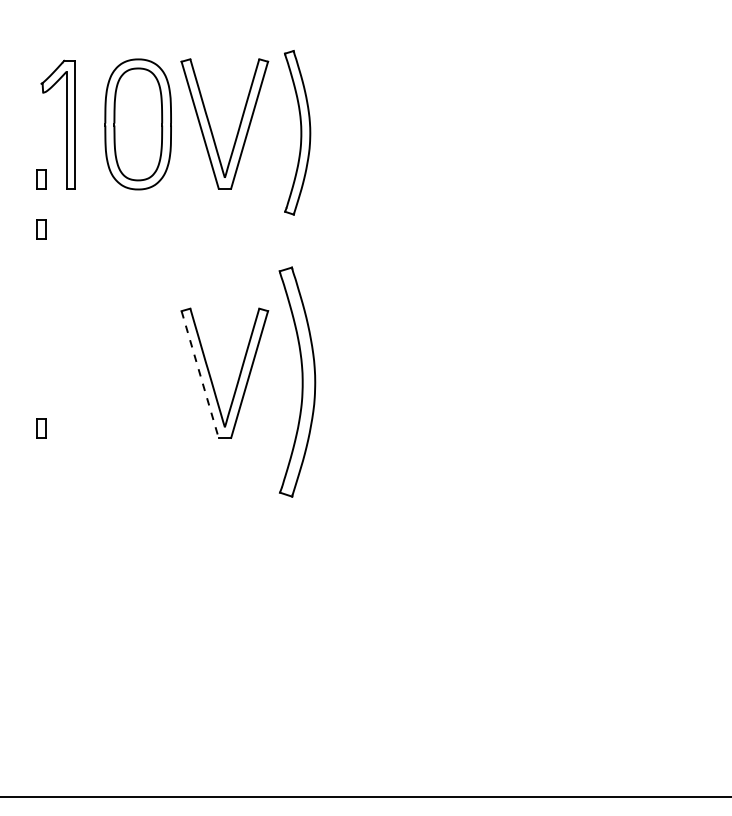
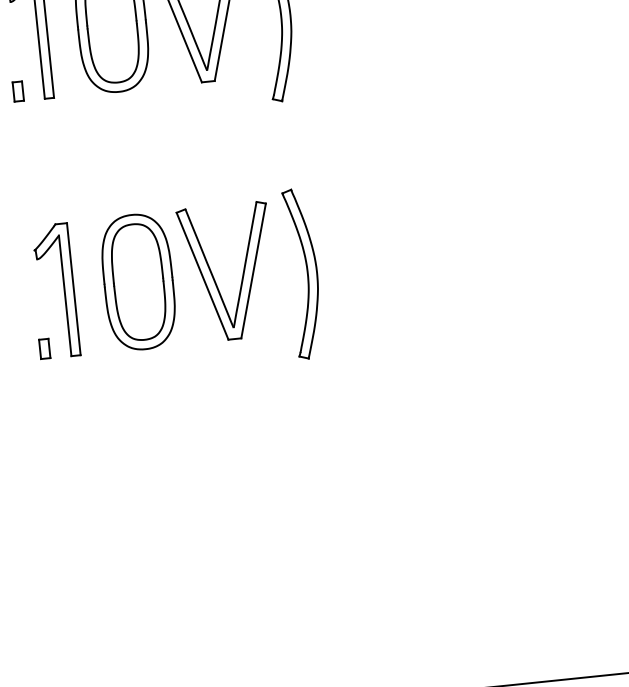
part: (41, 229) -> (23, 143), removed
part: (66, 373) -> (64, 289), added
part: (137, 373) -> (137, 281), added
line: (200, 375) -> (203, 277), dashed -> solid
part: (297, 382) -> (303, 274), size x0.71

